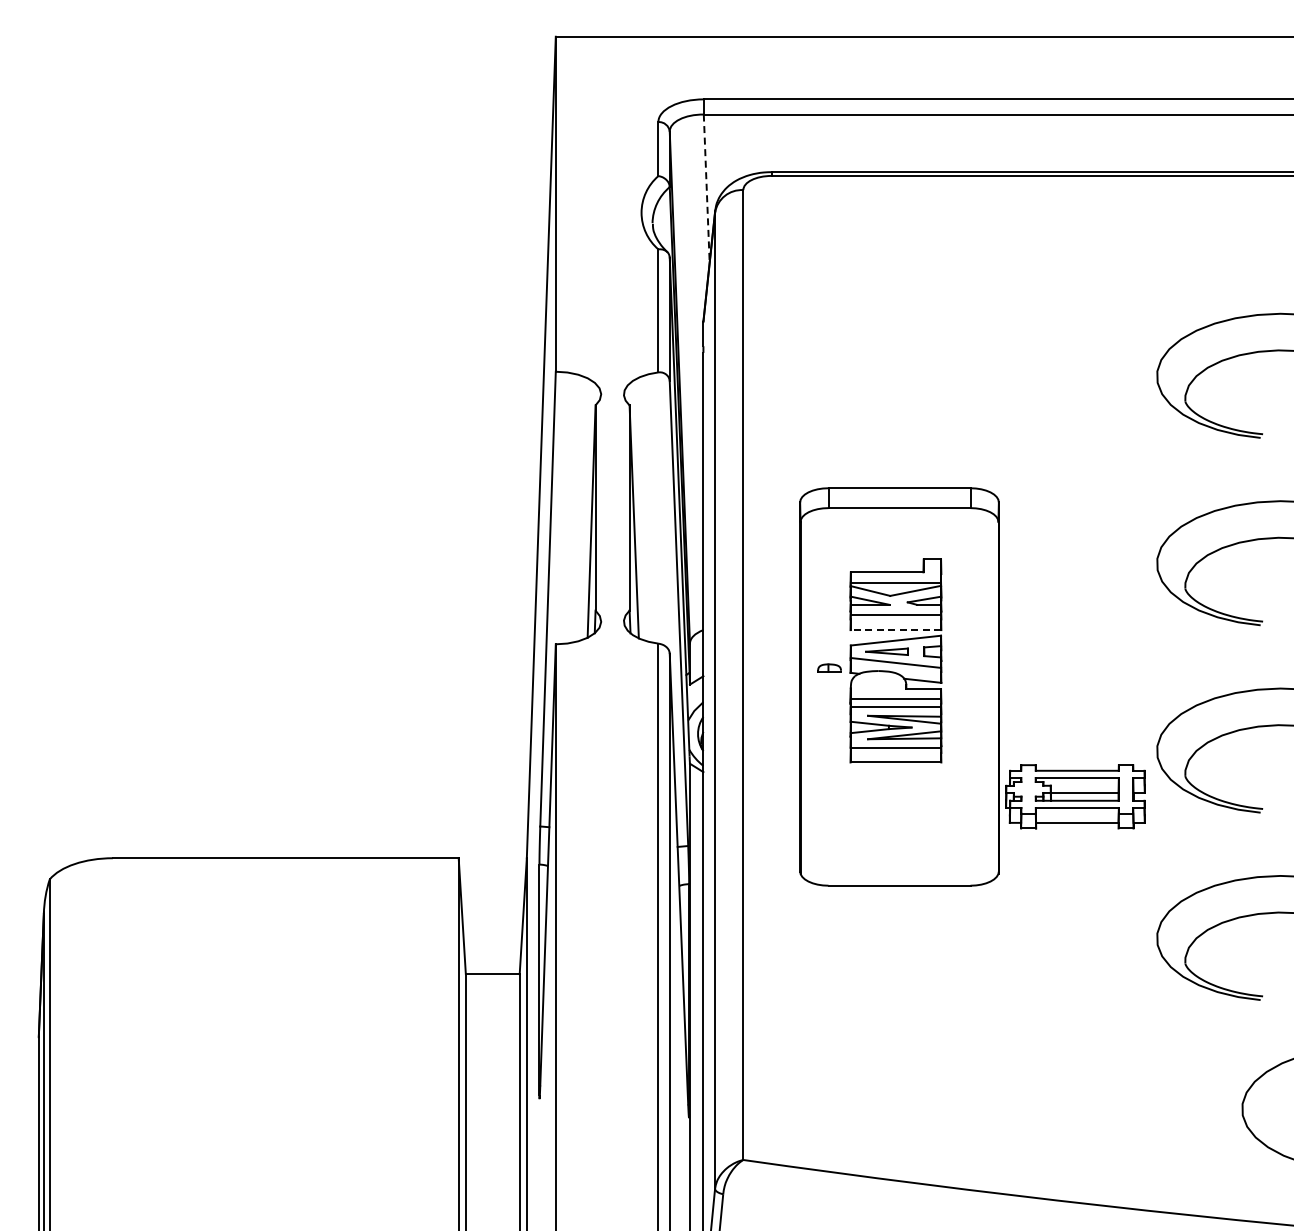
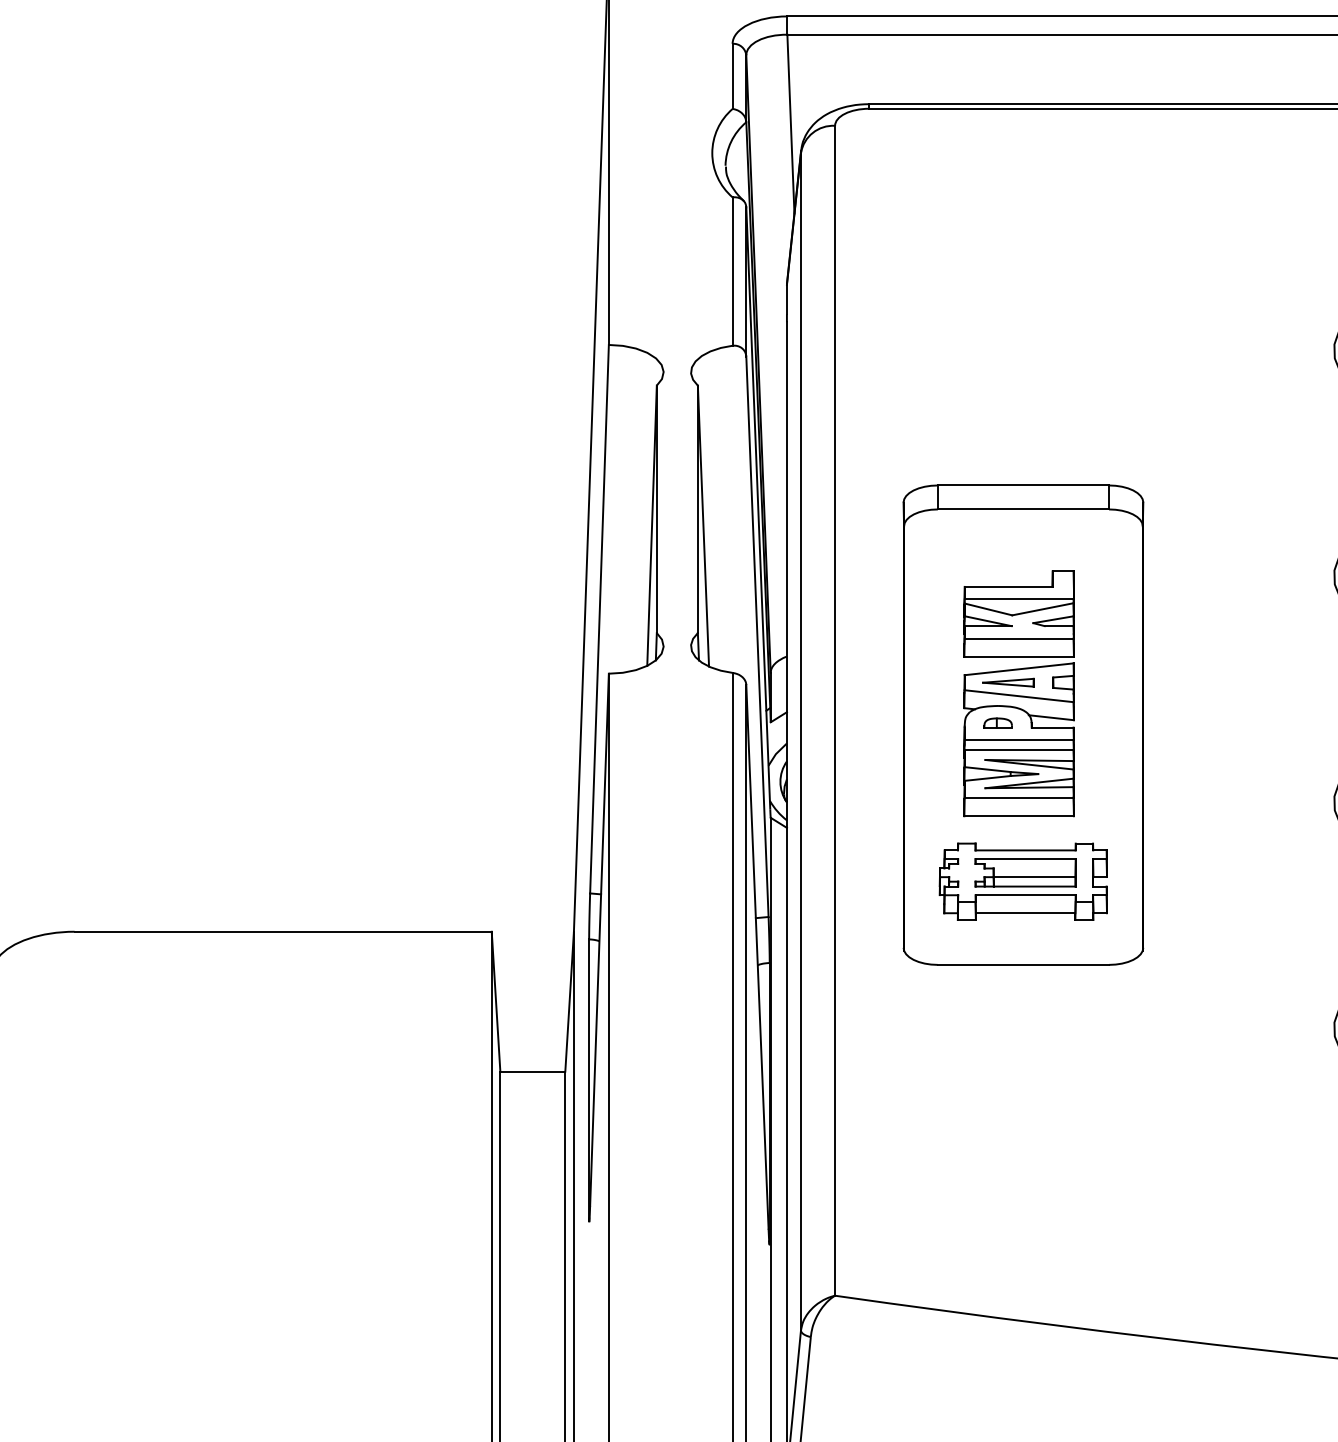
line: (706, 189) -> (790, 125), dashed -> solid
line: (895, 630) -> (1018, 657), dashed -> solid
part: (829, 667) -> (998, 722), moved
part: (1075, 796) -> (1023, 881), moved

